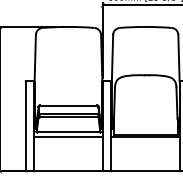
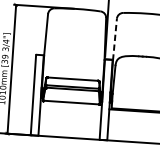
line: (112, 58) -> (114, 39), solid -> dashed
line: (68, 136) -> (71, 106), removed

